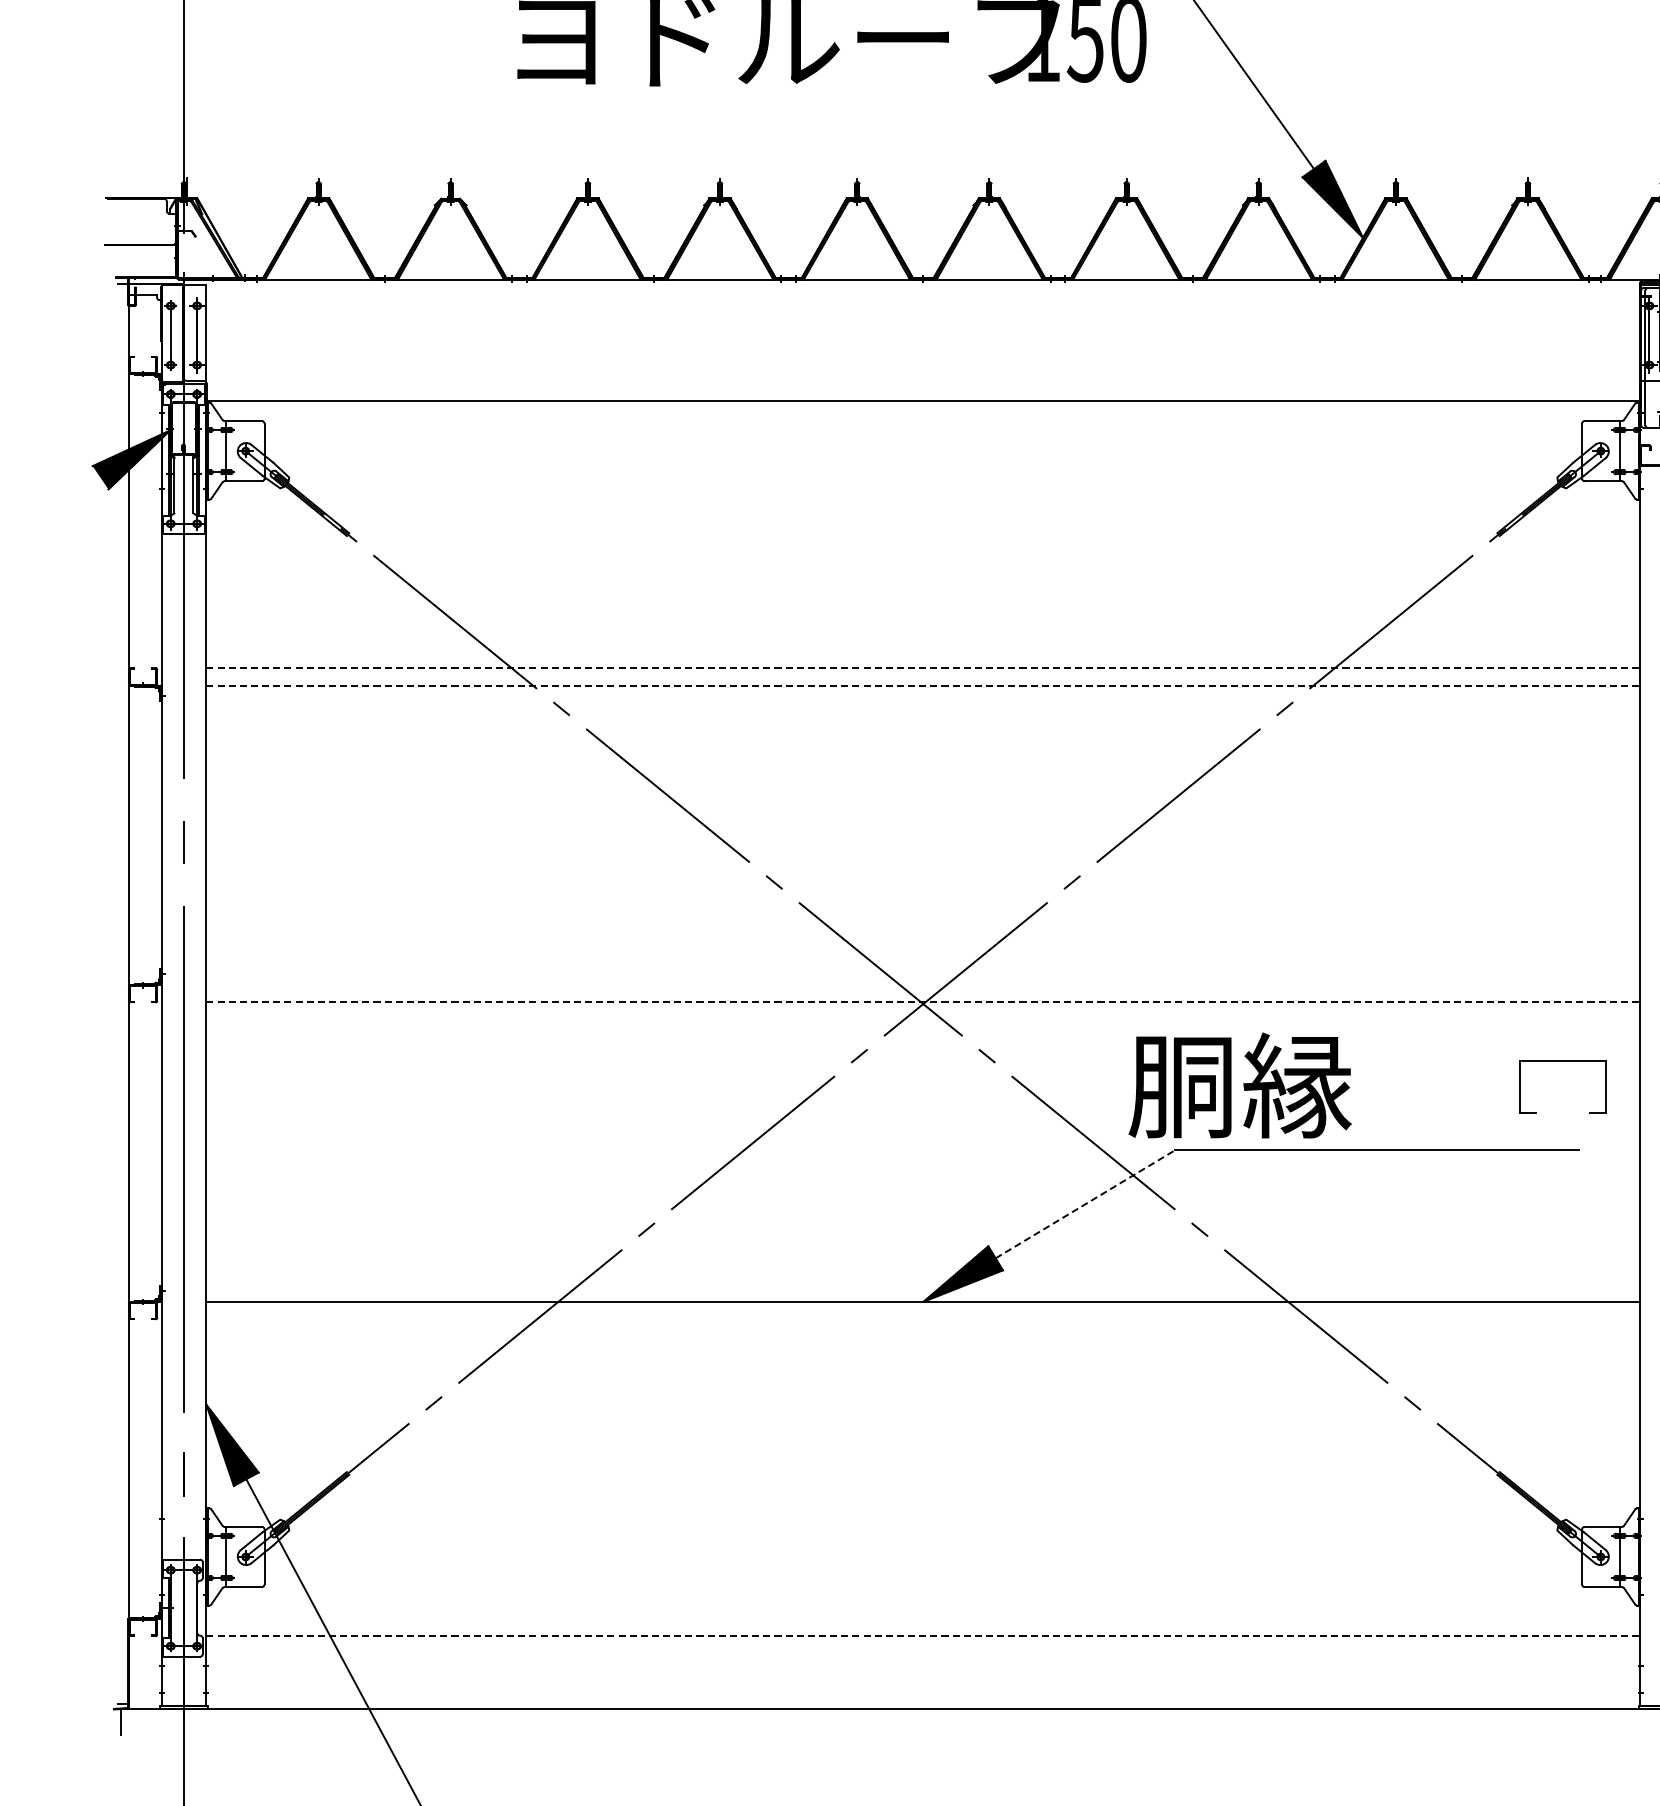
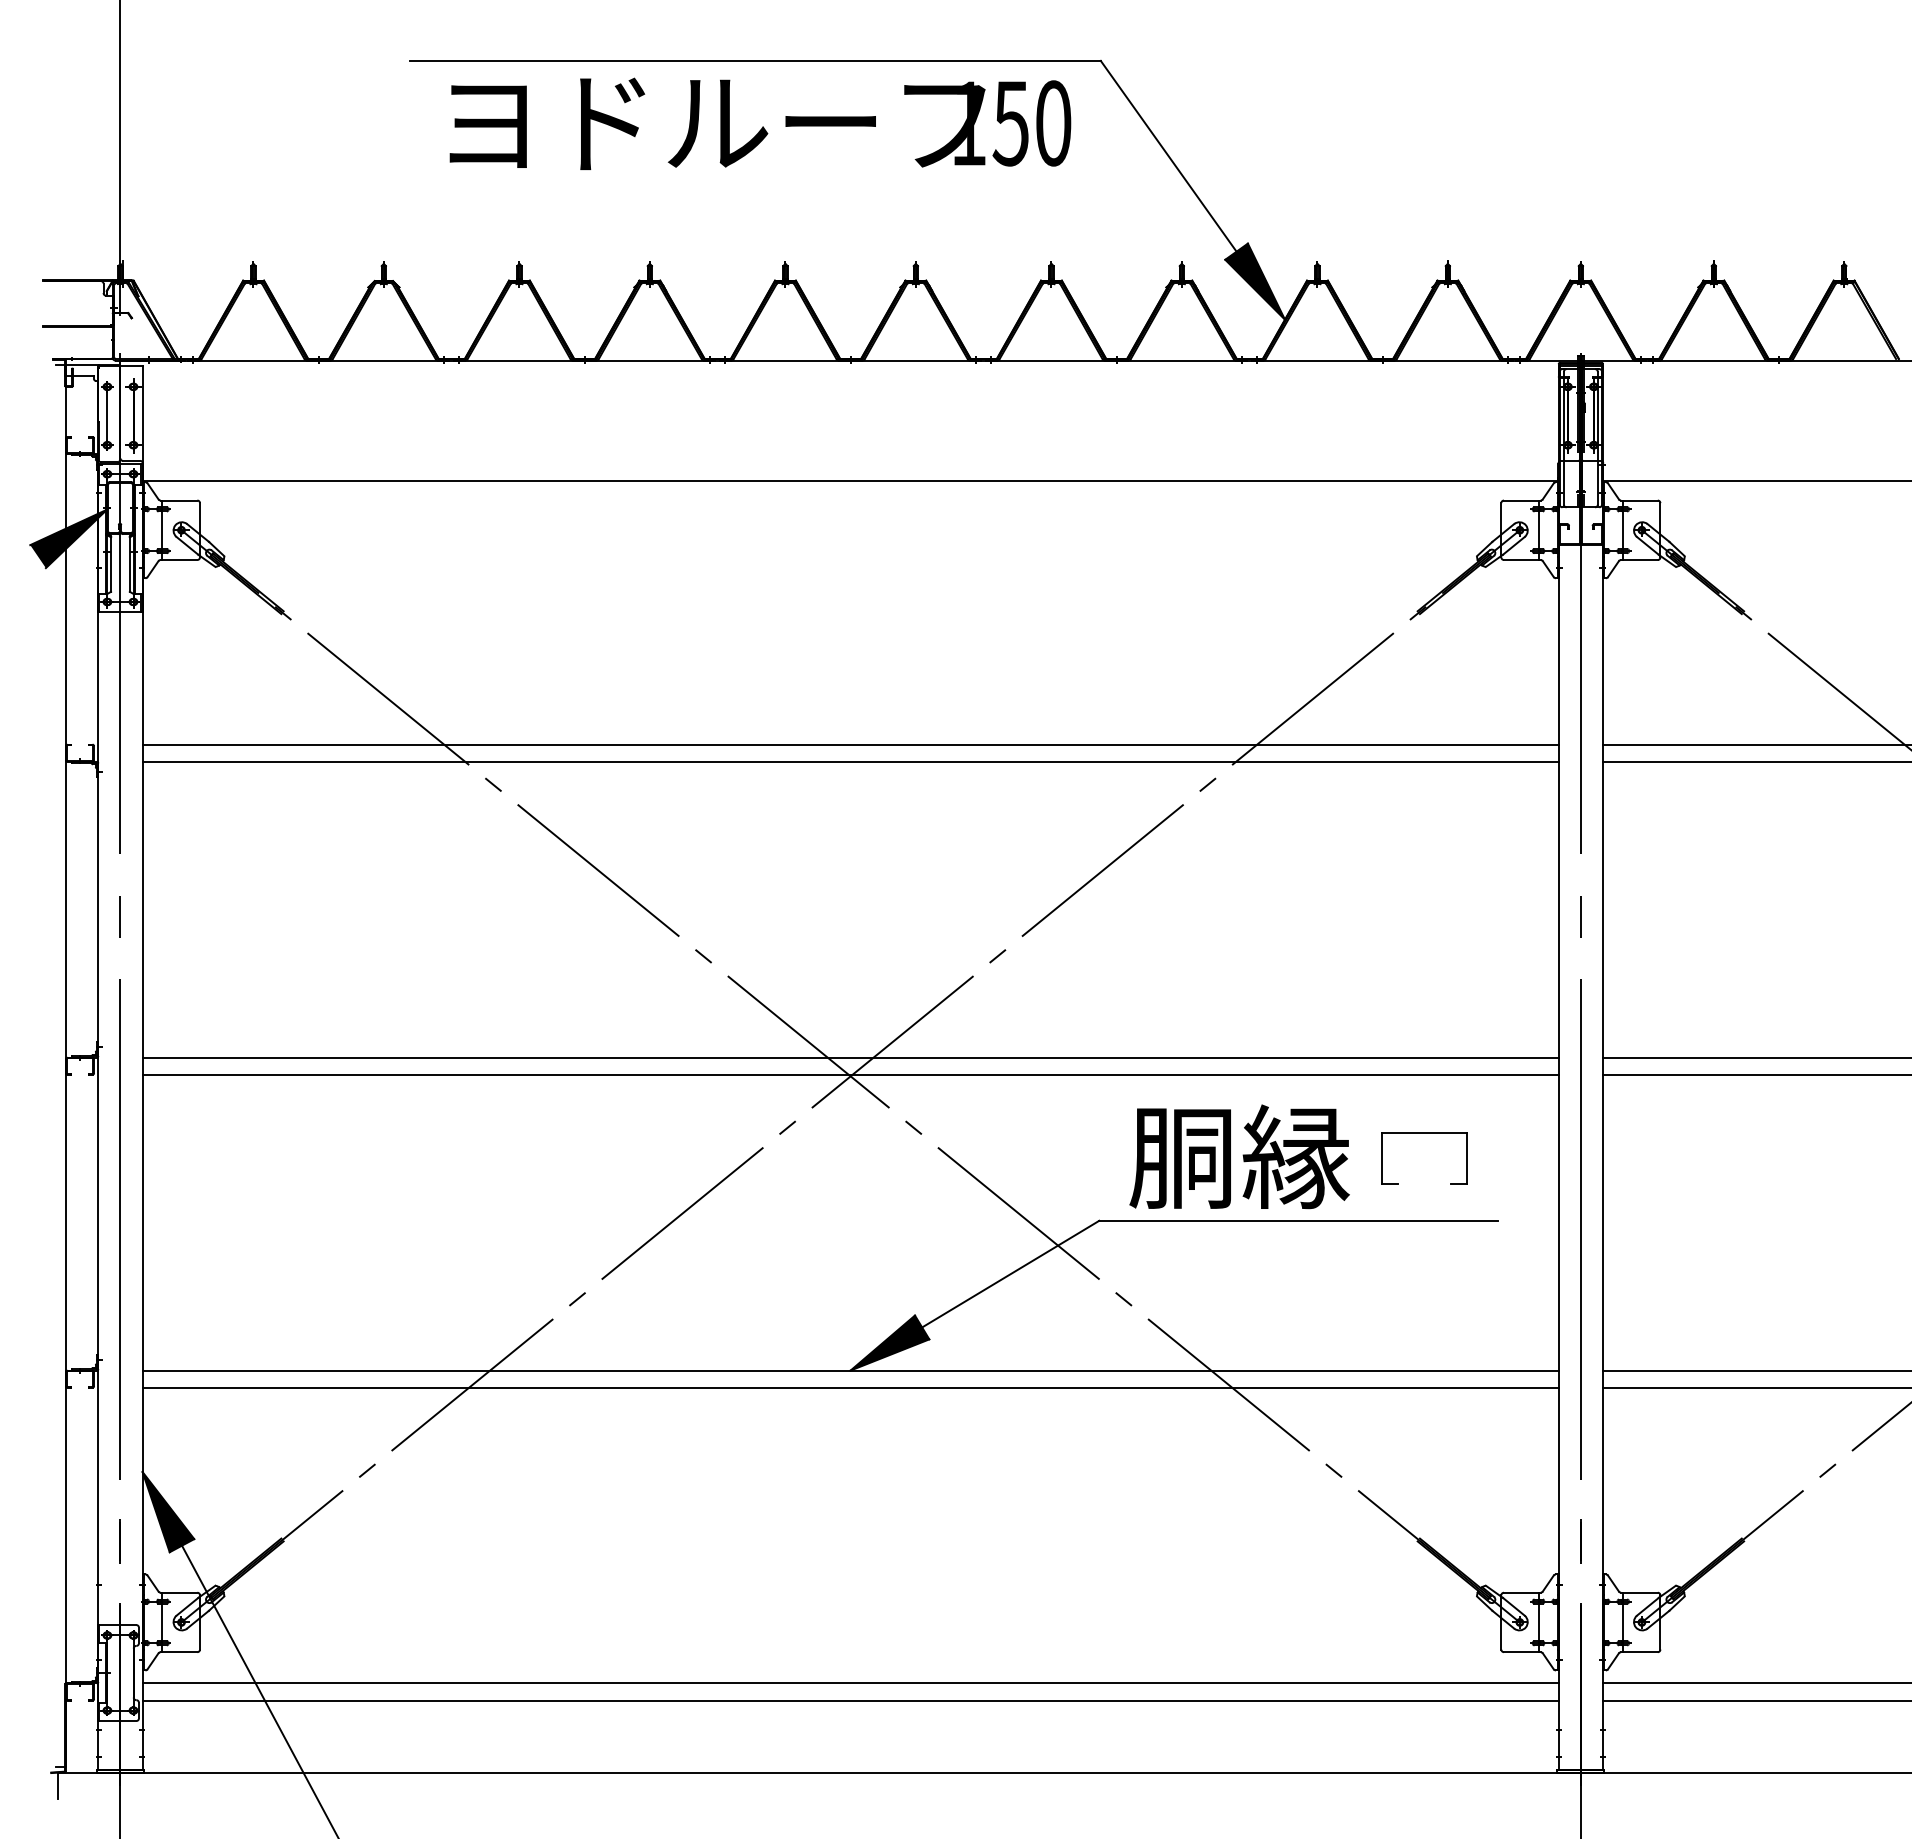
line: (924, 668) -> (851, 744), dashed -> solid
line: (924, 685) -> (851, 761), dashed -> solid
line: (923, 984) -> (850, 1057), added
line: (924, 1002) -> (851, 1074), dashed -> solid
part: (1563, 1061) -> (1424, 1133), moved
text: (1240, 1085) -> (1239, 1156), moved
line: (1086, 1203) -> (1011, 1273), dashed -> solid
line: (923, 1319) -> (850, 1387), added
line: (923, 1618) -> (850, 1683), added
line: (924, 1636) -> (851, 1700), dashed -> solid

